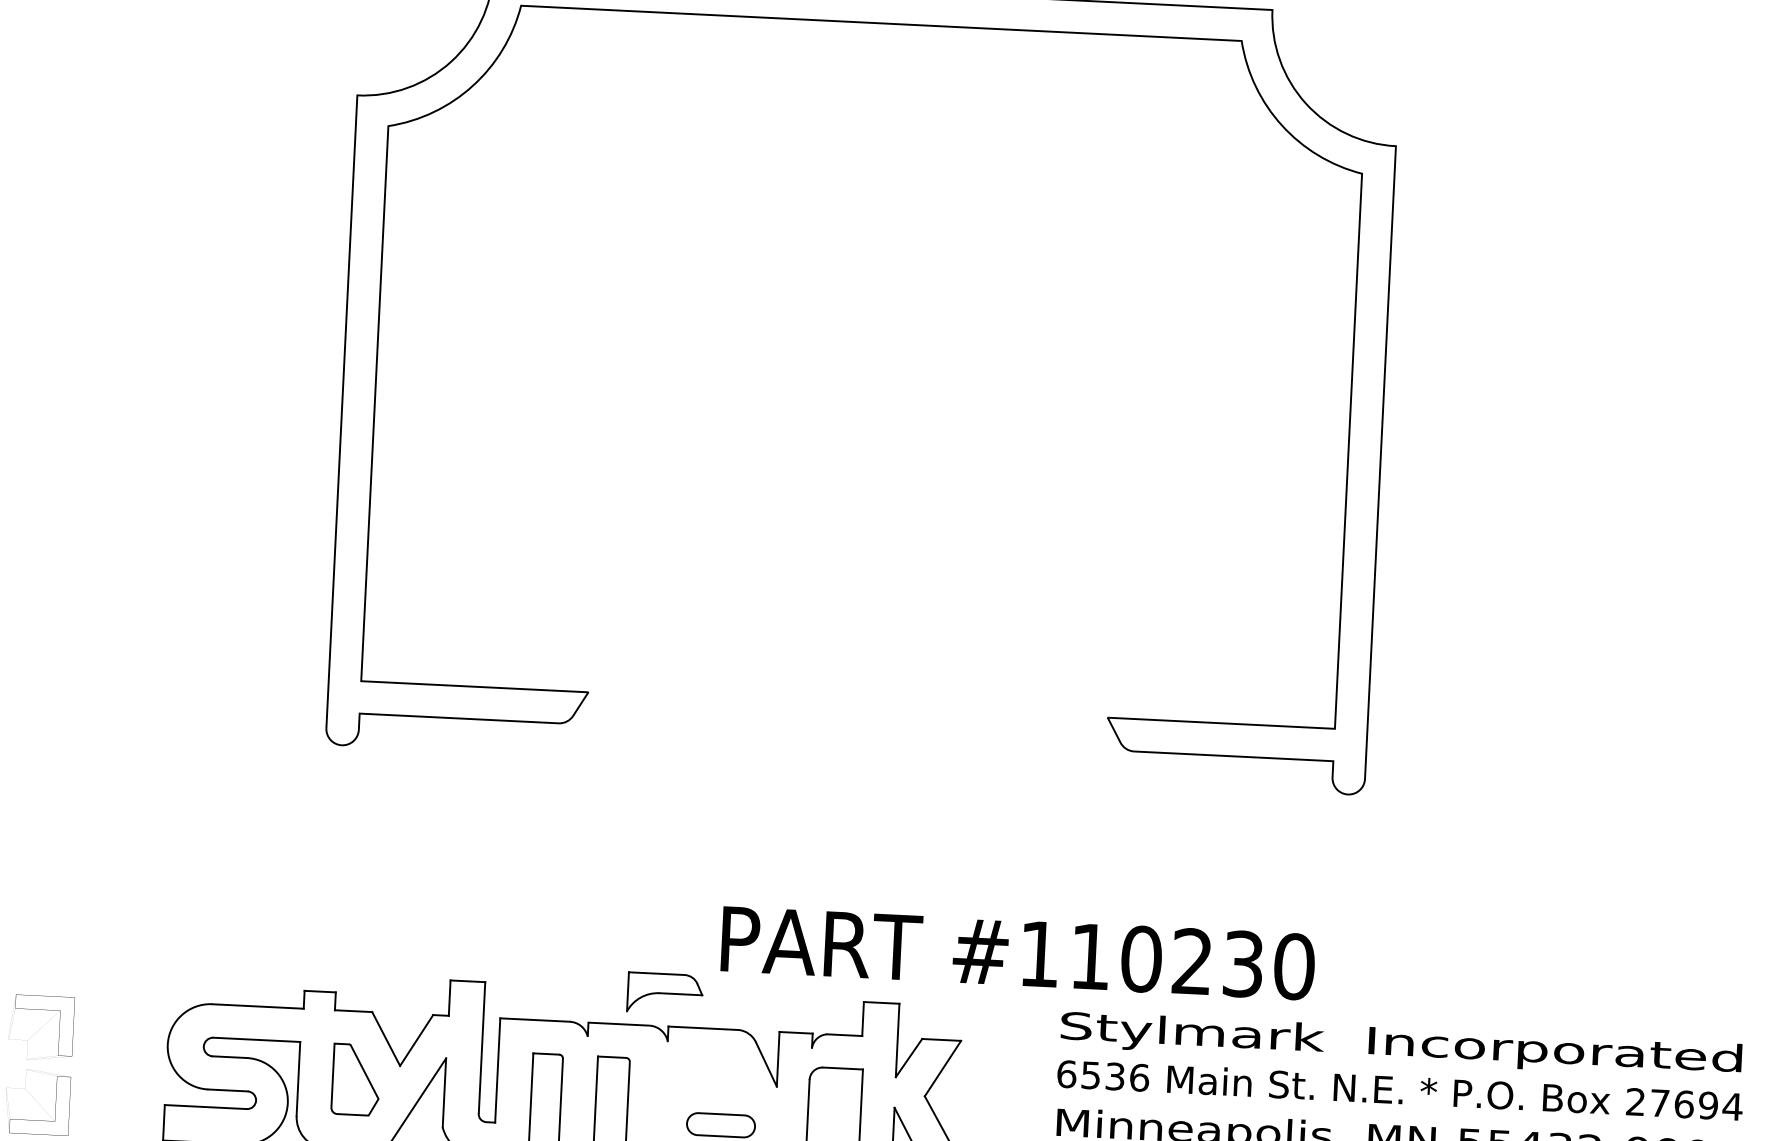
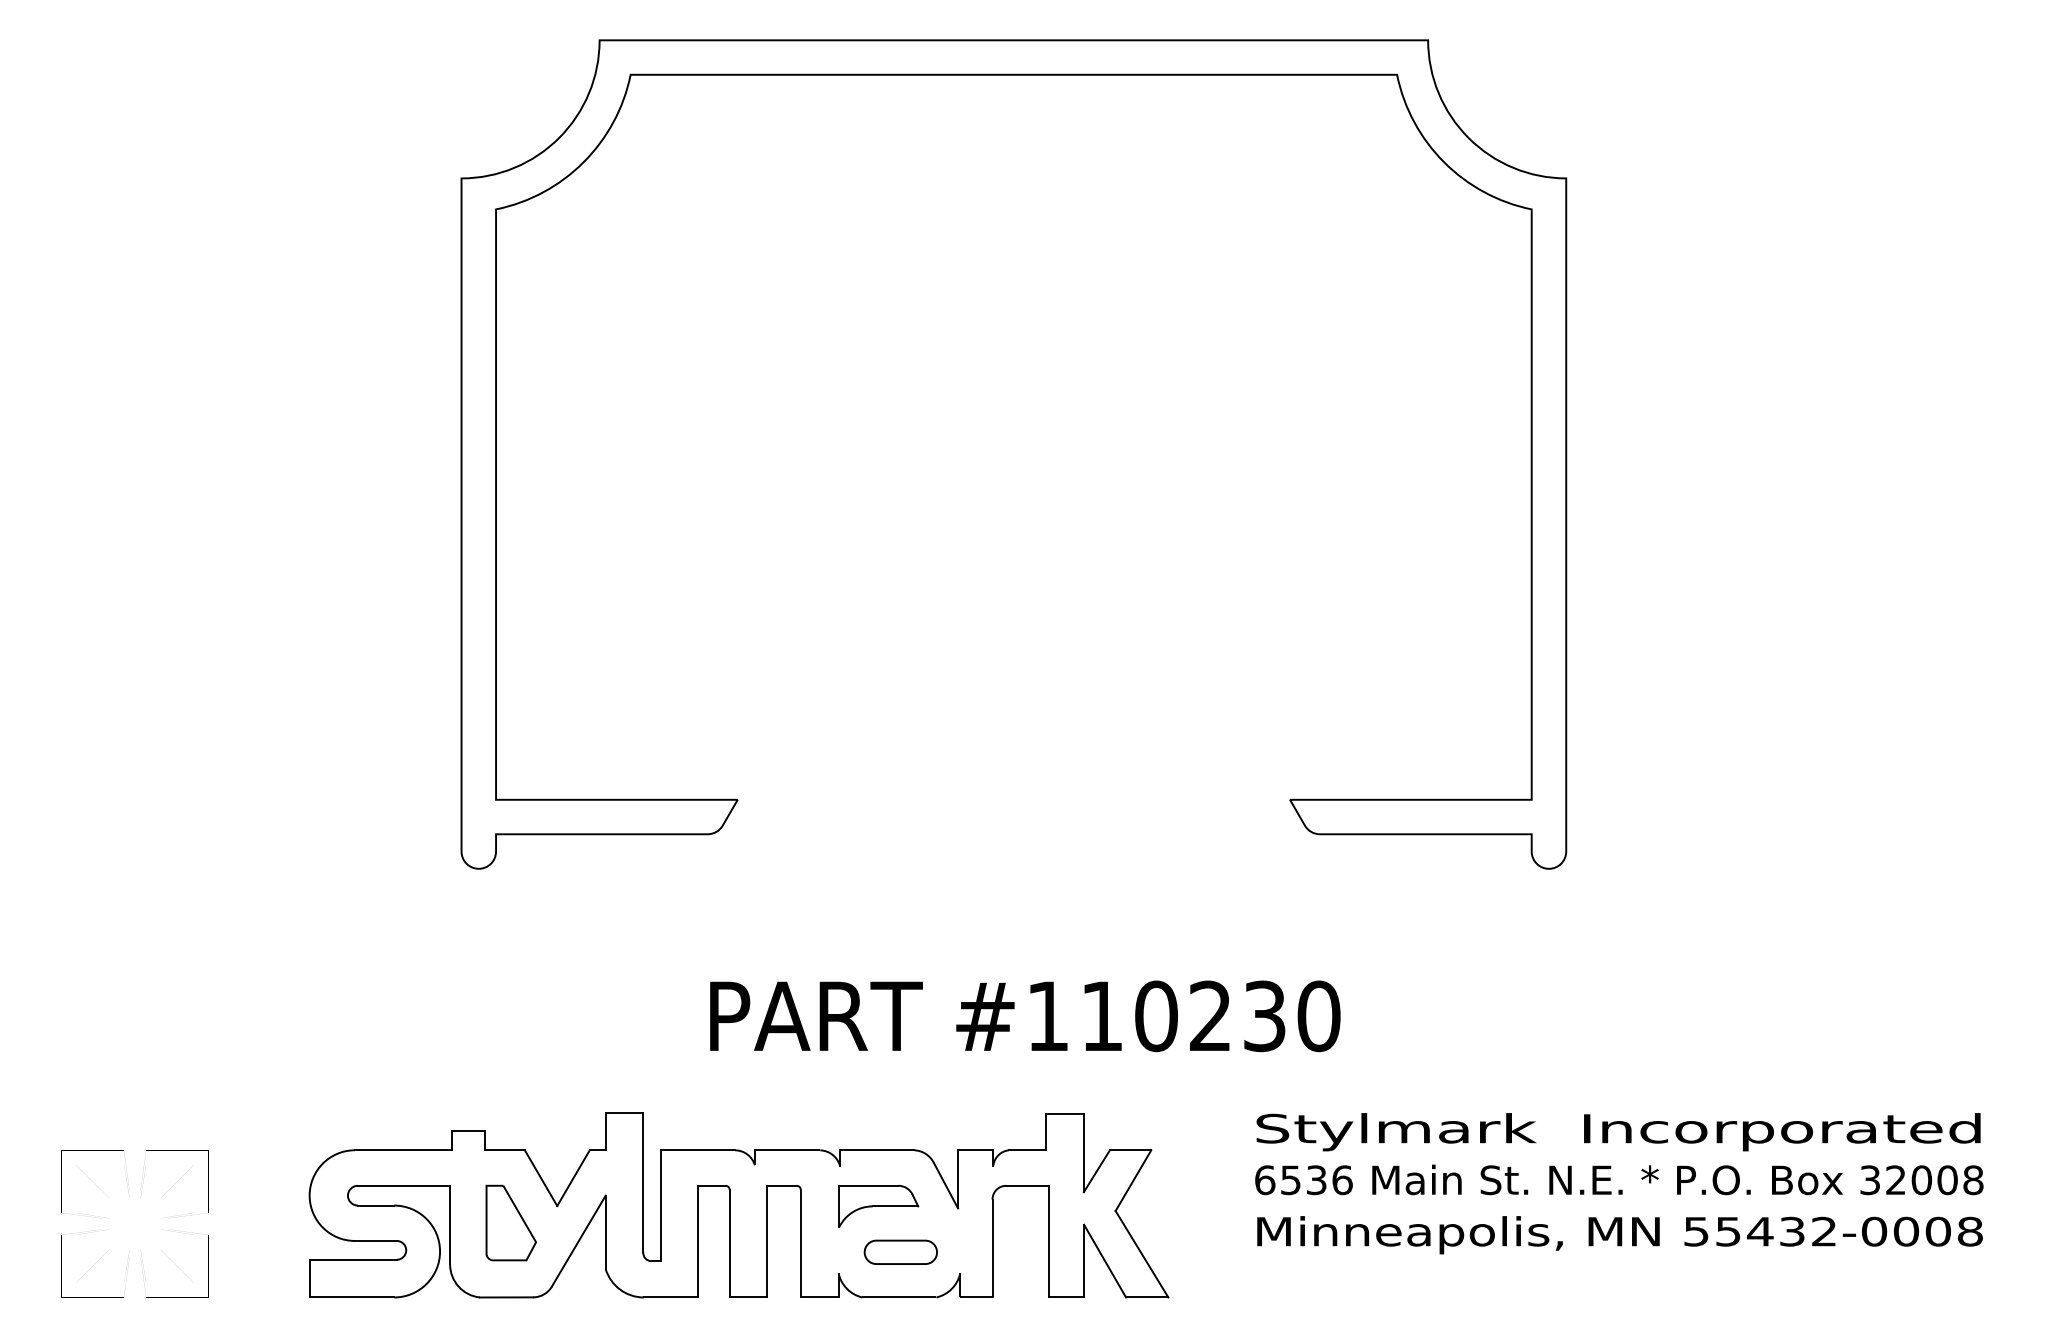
text: (1018, 953) -> (1025, 1016), moved
part: (664, 993) -> (878, 1206), moved
text: (1684, 1104) -> (1922, 1180), 27694 -> 32008

